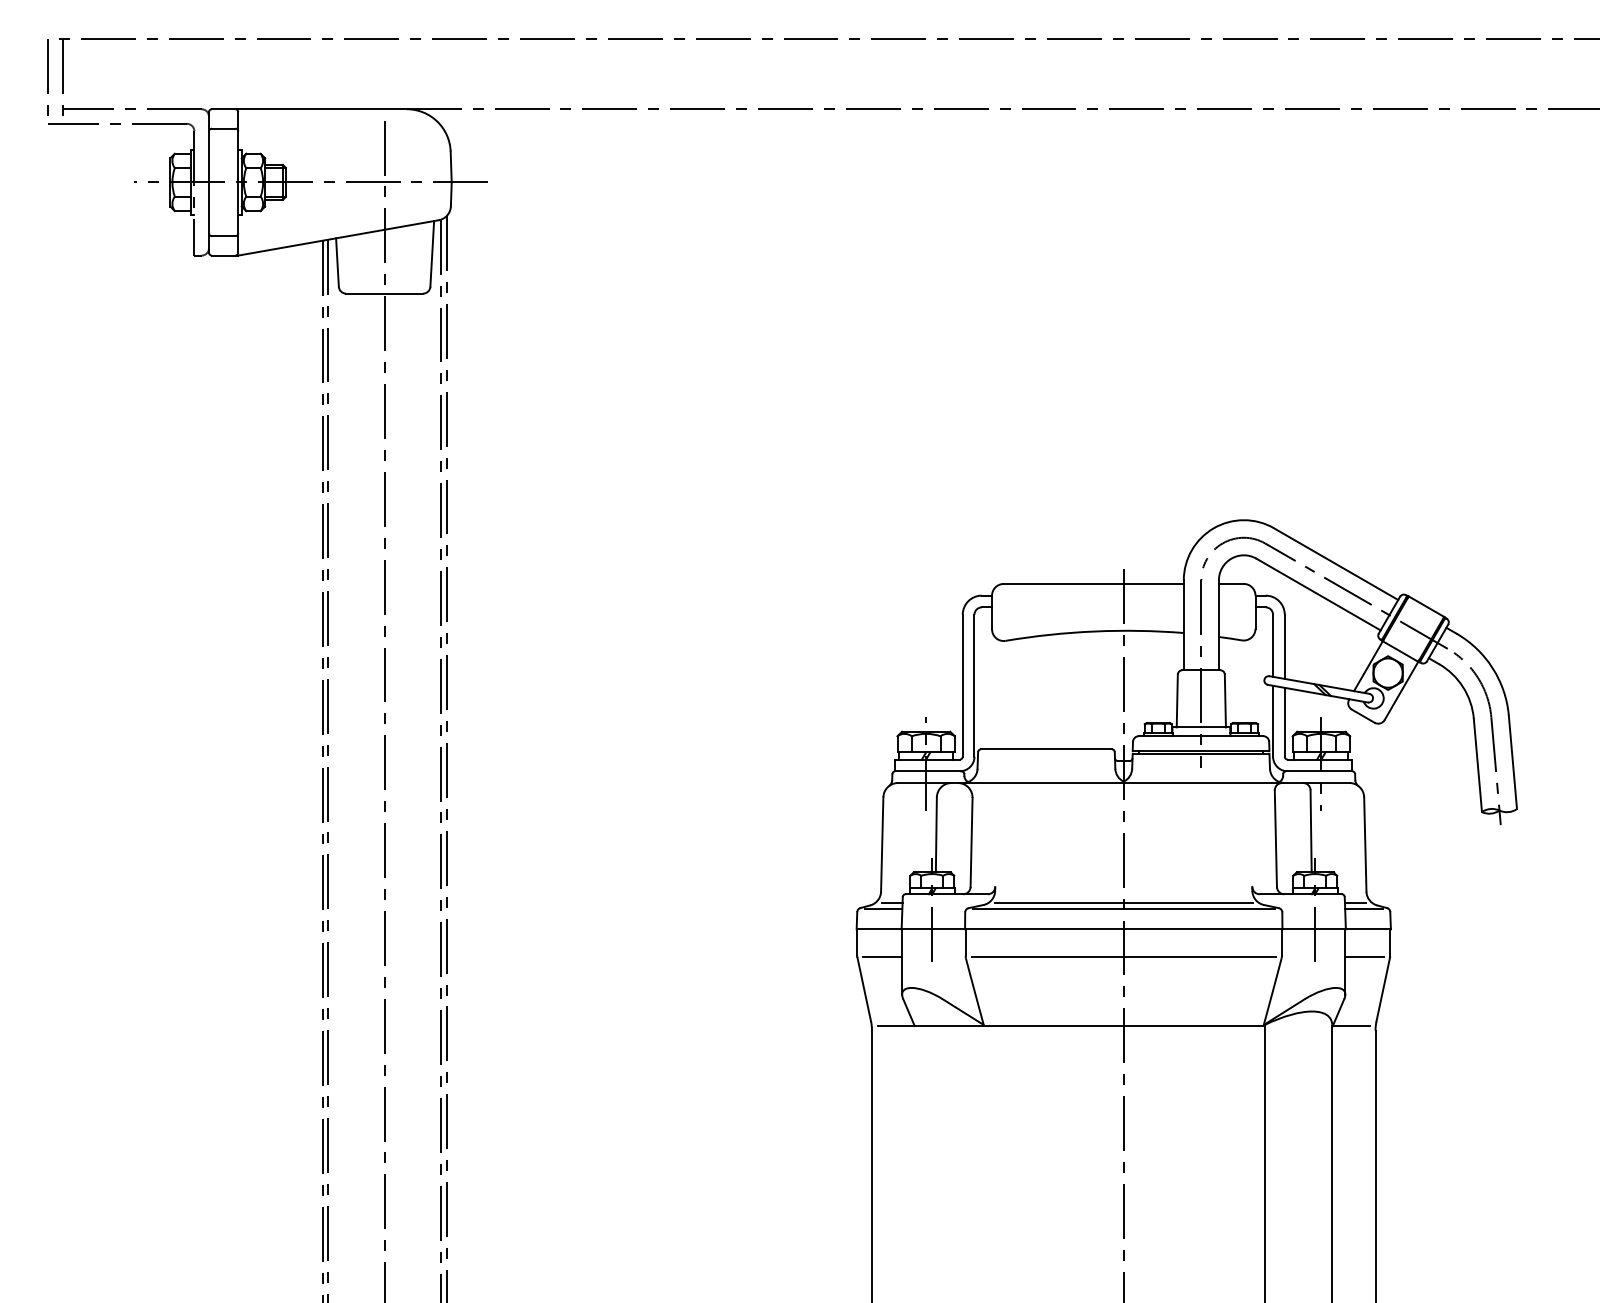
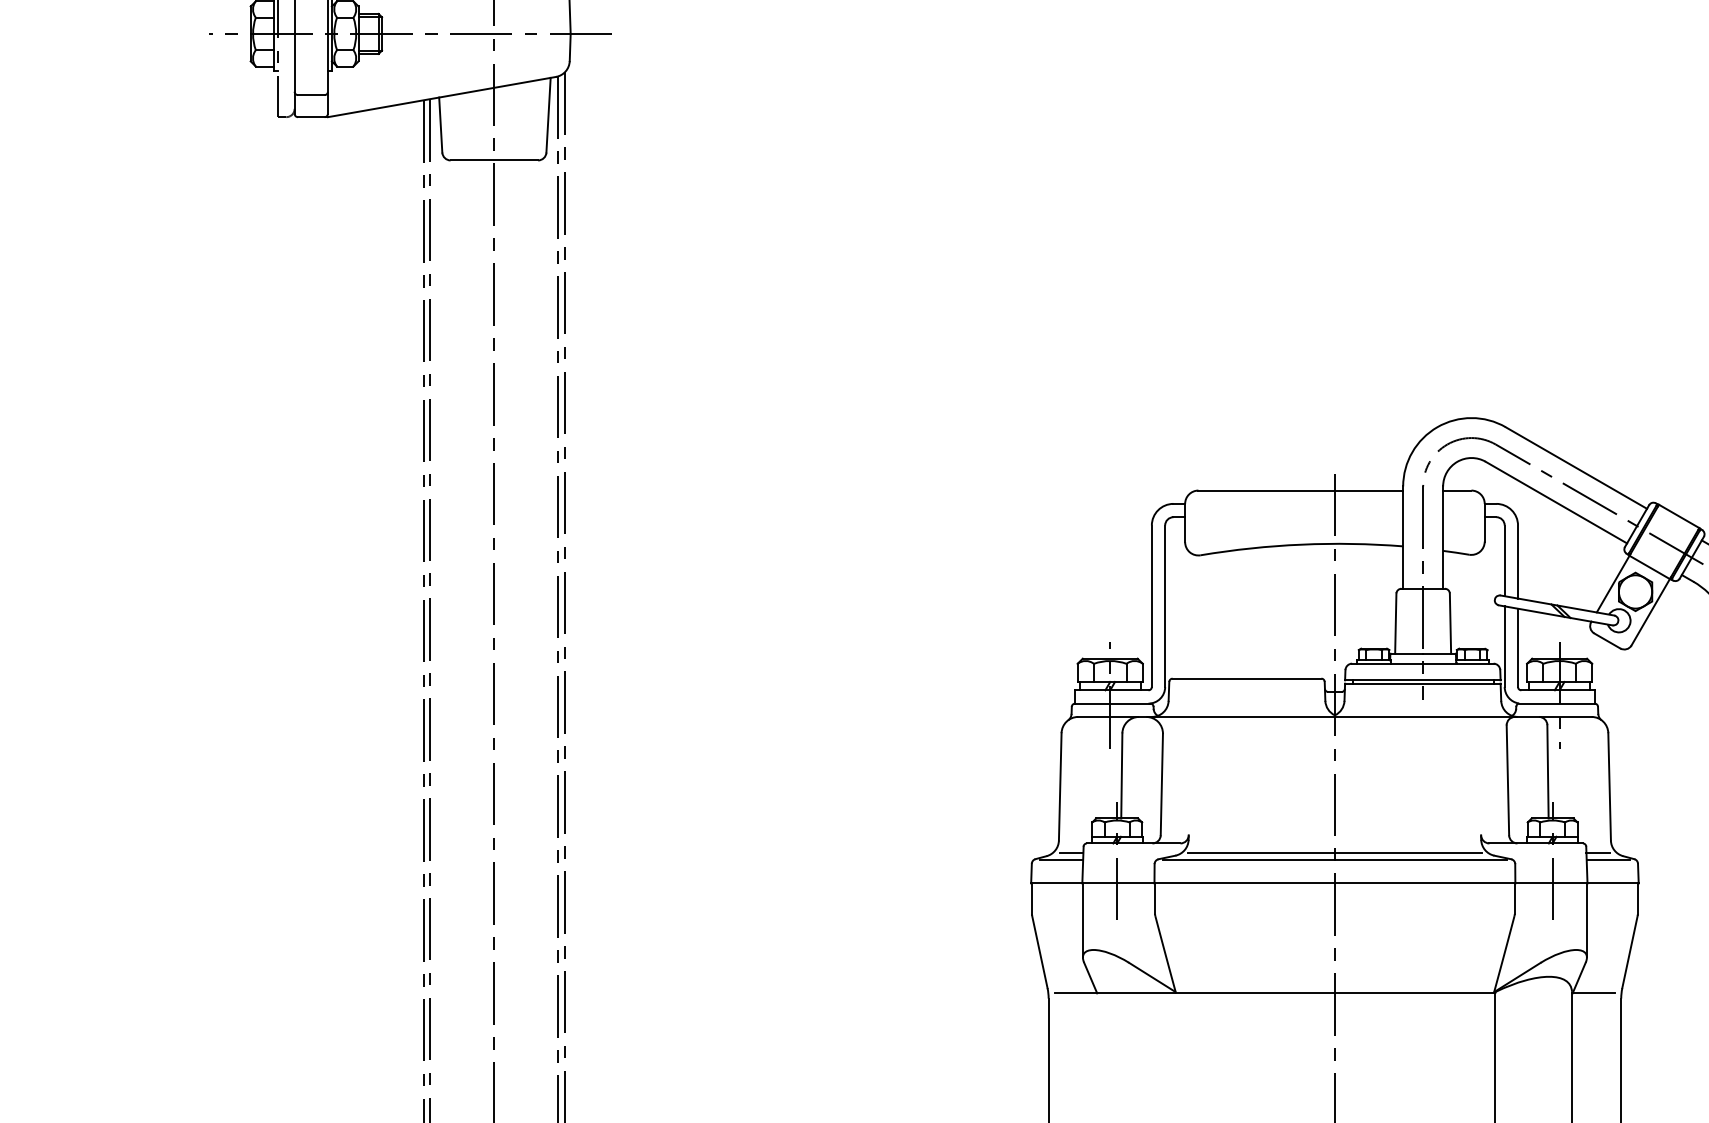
line: (882, 957) -> (1060, 915), removed
line: (1123, 957) -> (1334, 915), removed
line: (1364, 957) -> (1608, 915), removed

